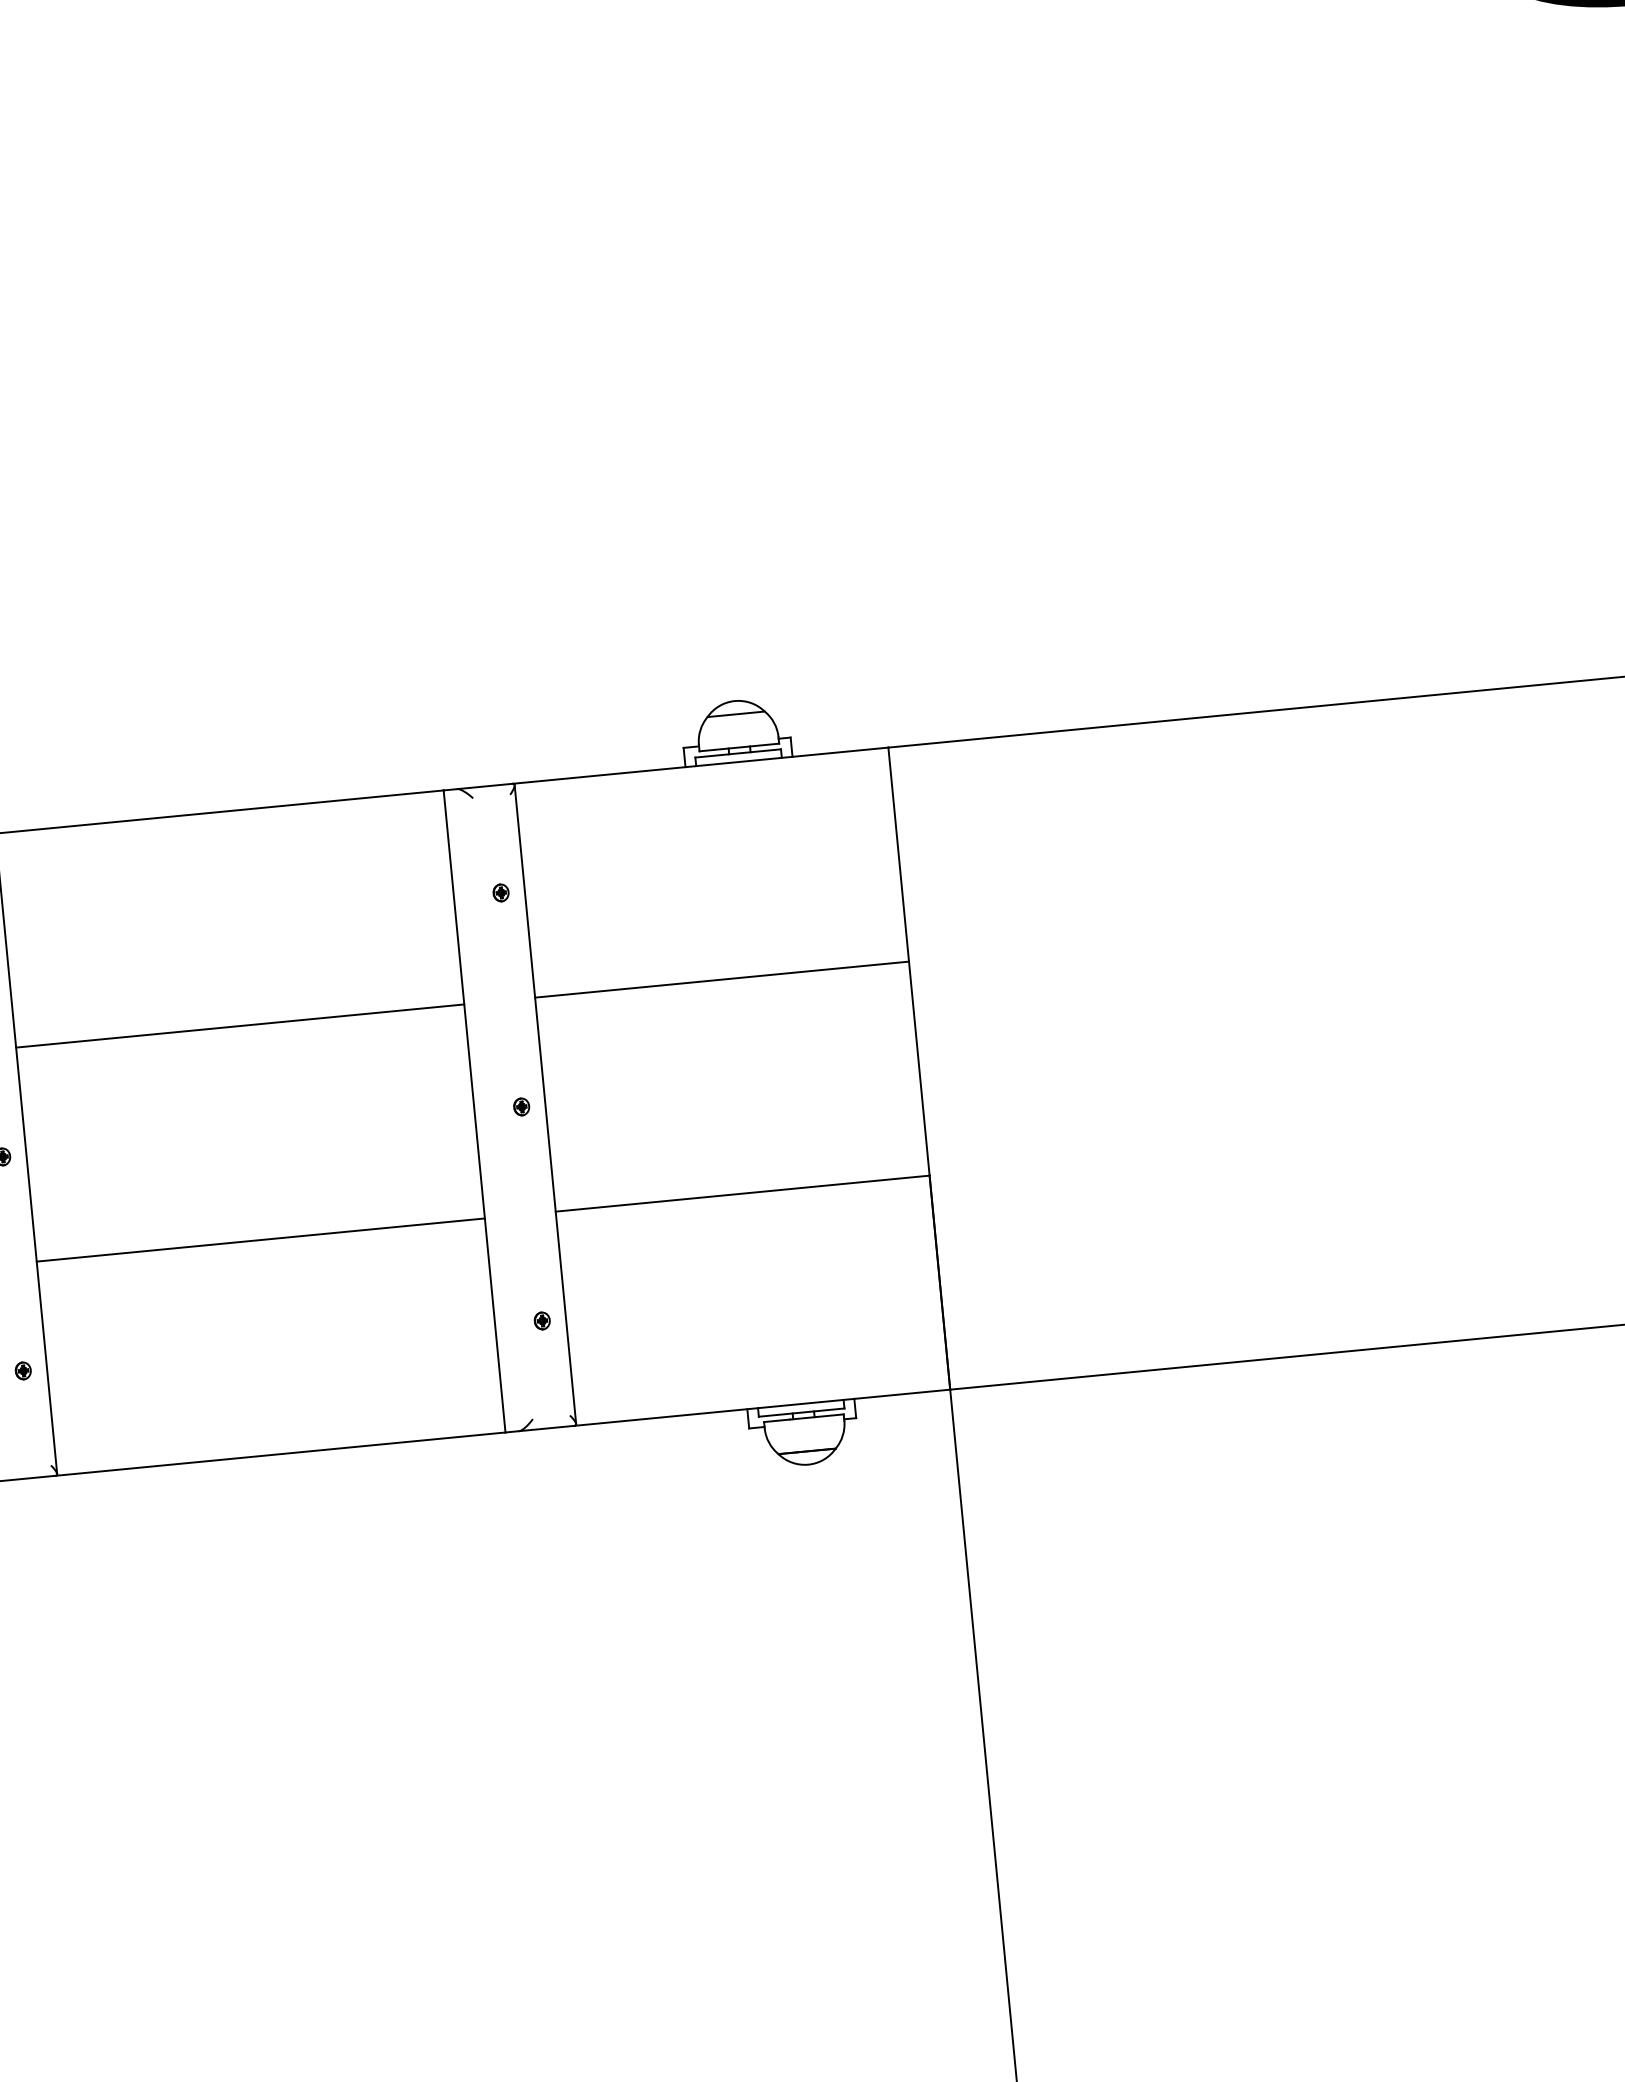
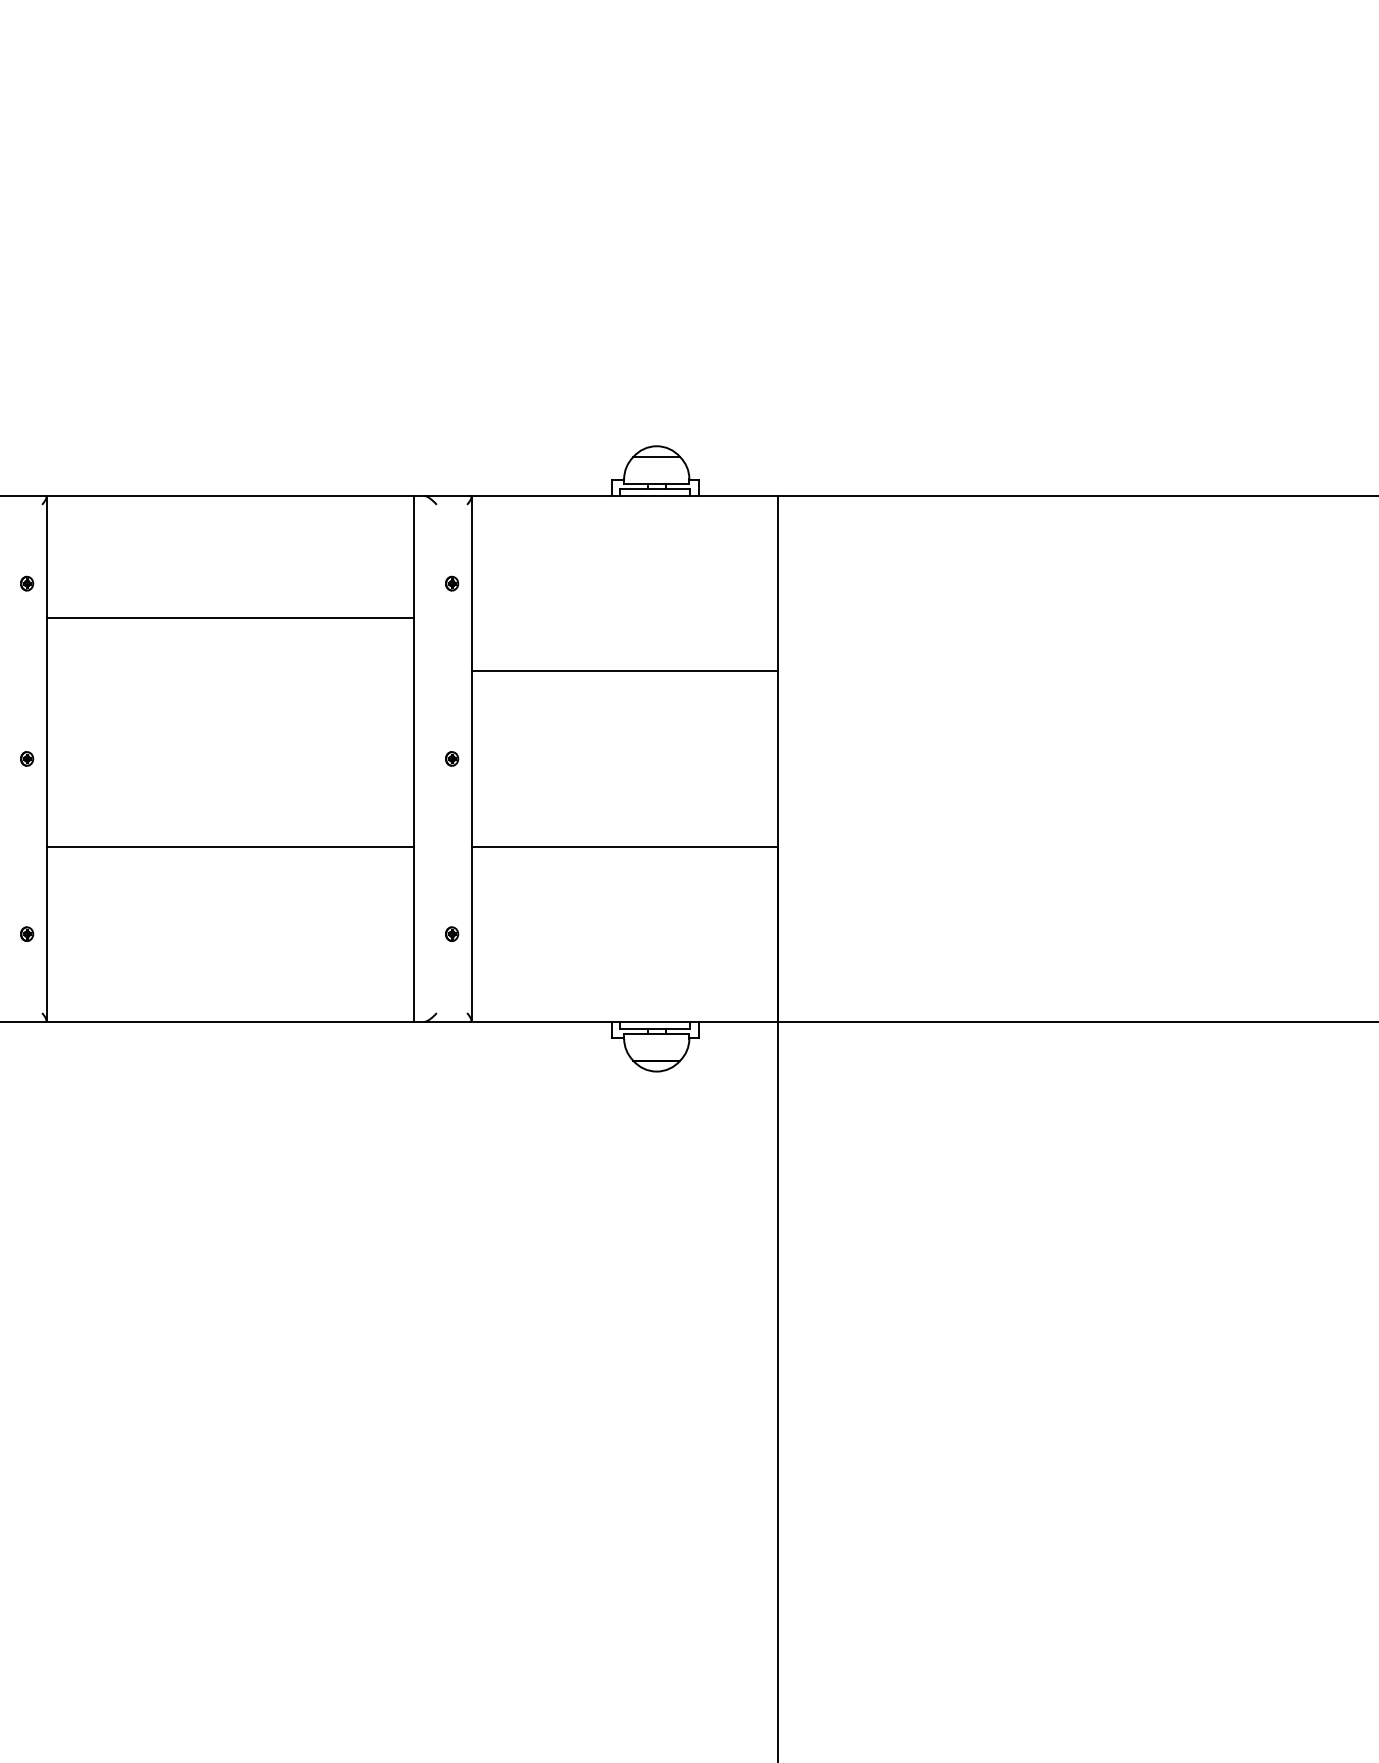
line: (239, 1026) -> (229, 618), moved

